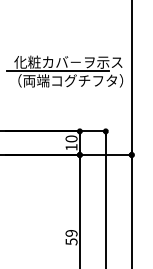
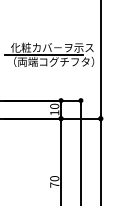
text: (71, 237) -> (54, 181), 59 -> 70

